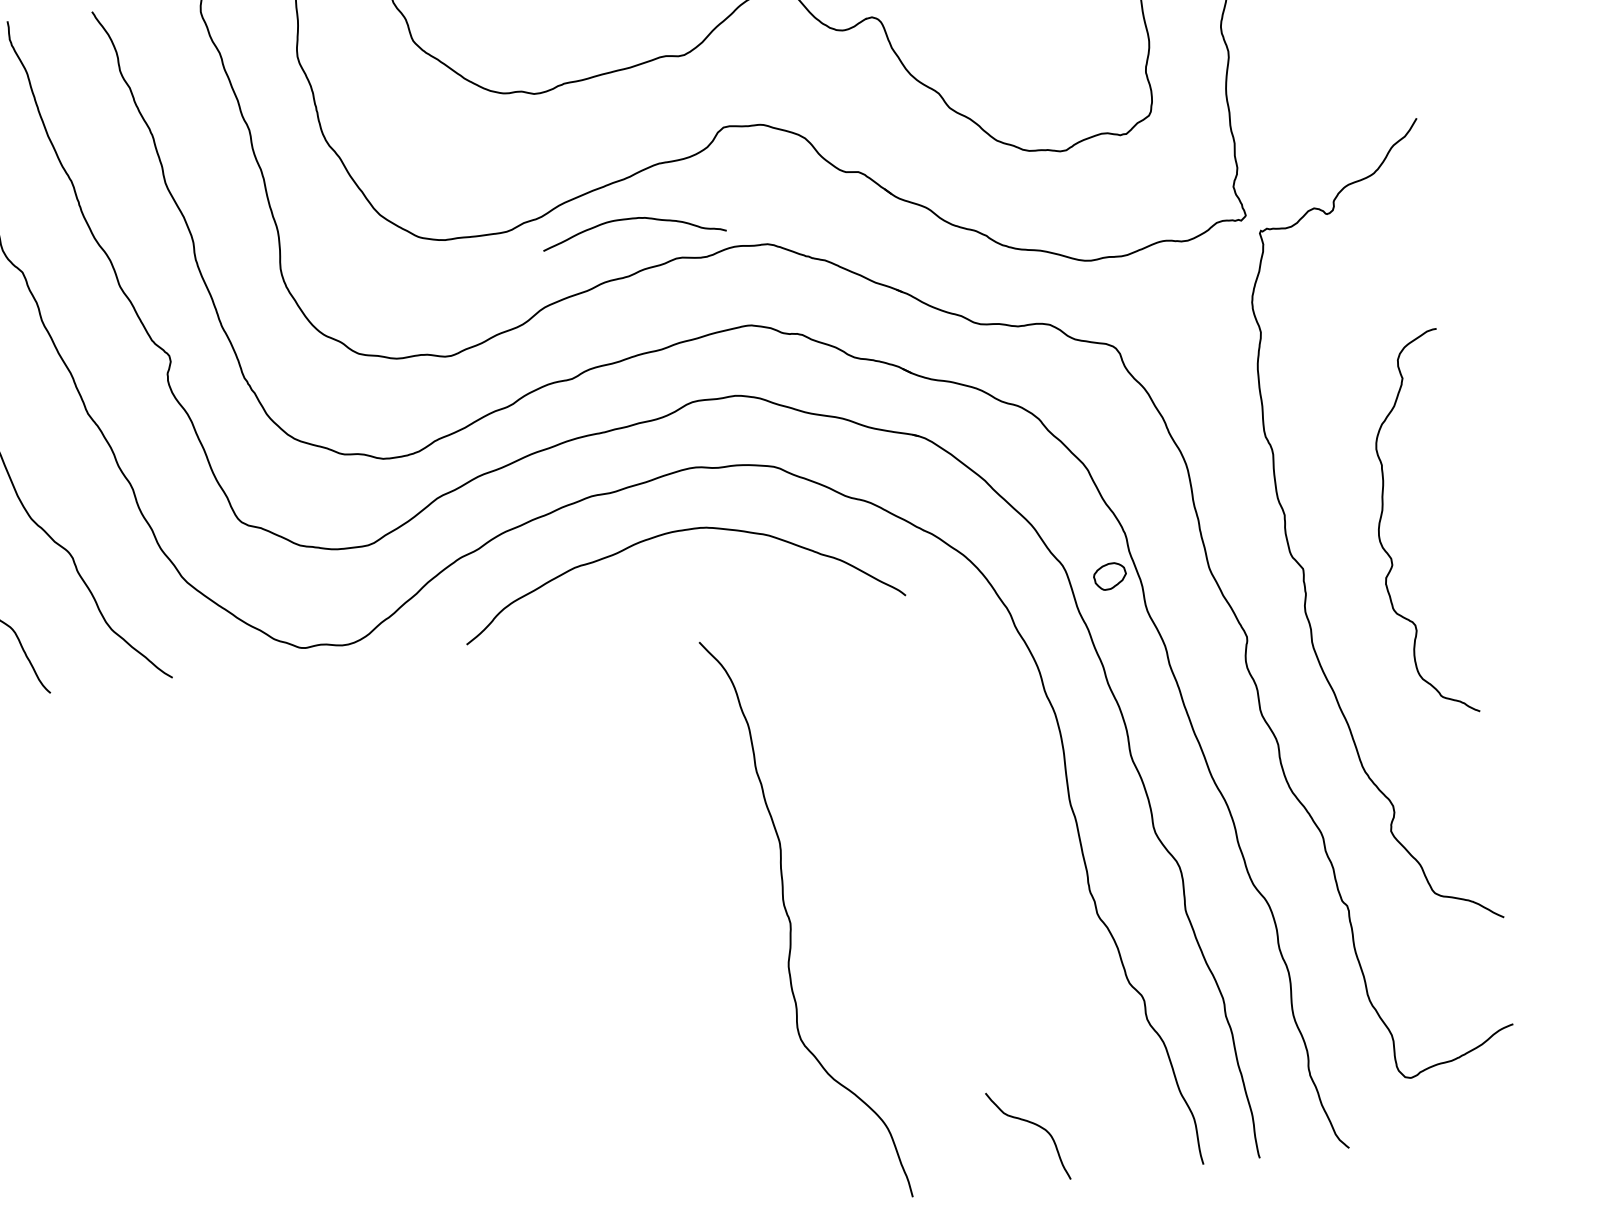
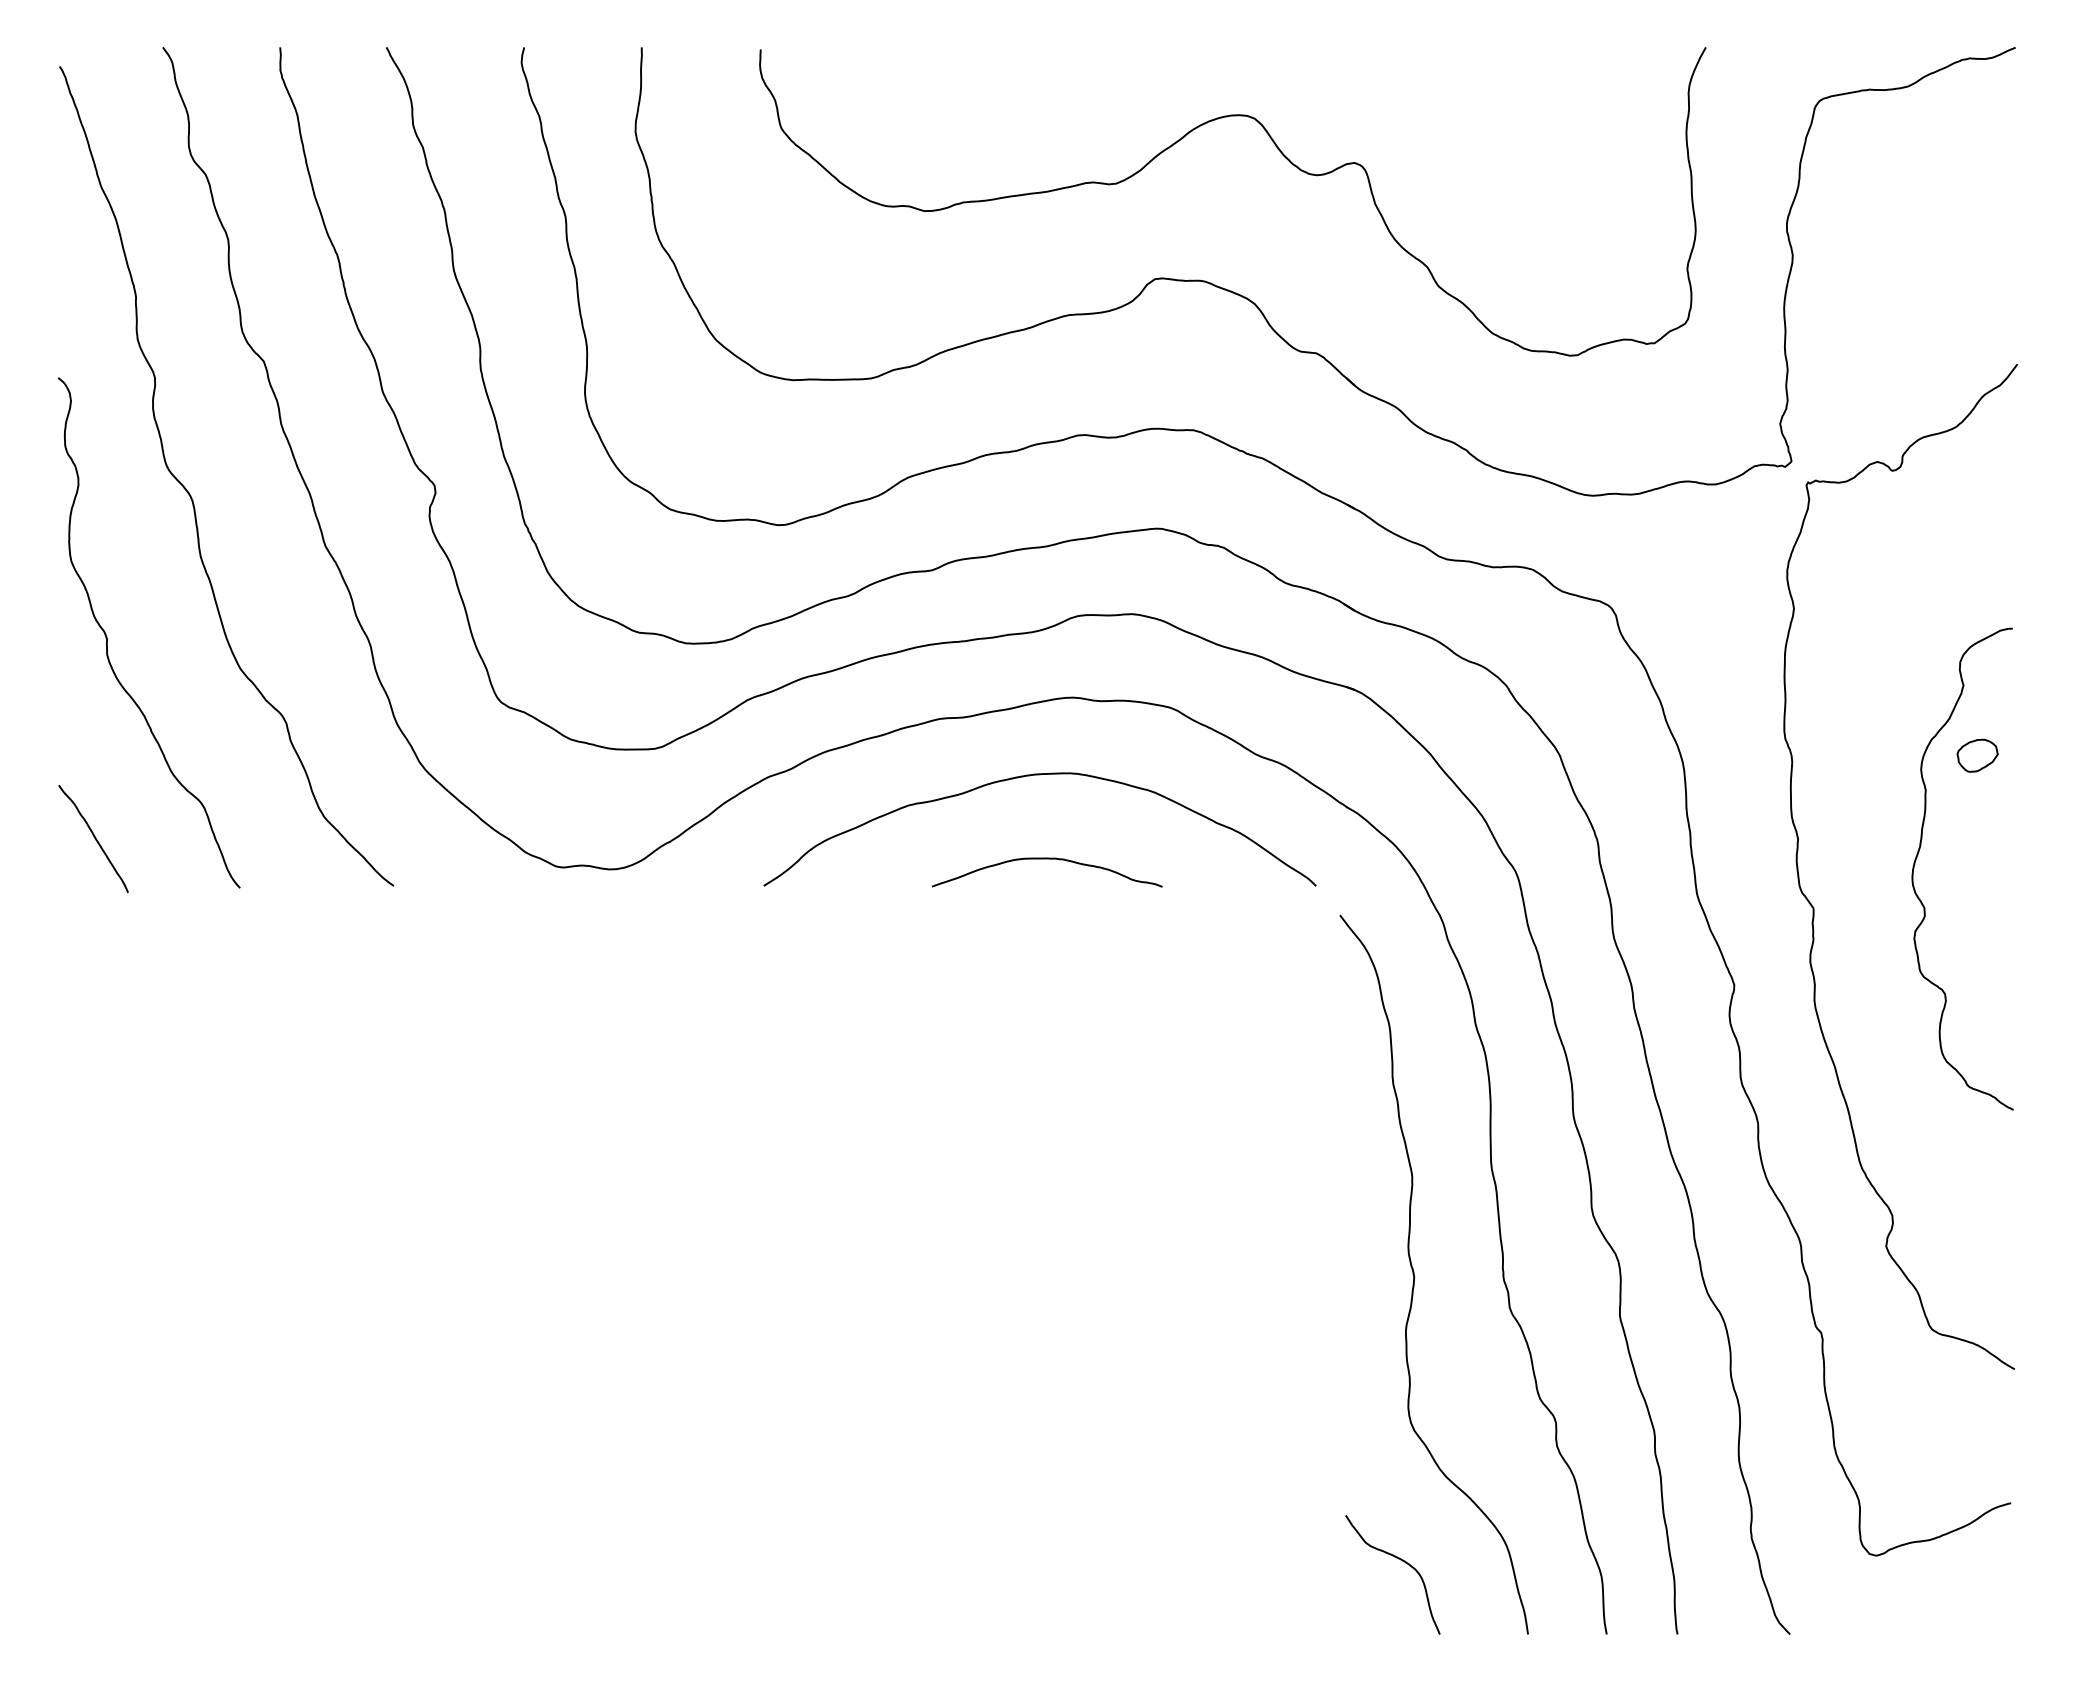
curve: (632, 219) -> (1047, 859), moved
part: (1109, 576) -> (1977, 755), moved
curve: (791, 923) -> (1415, 1277), moved

